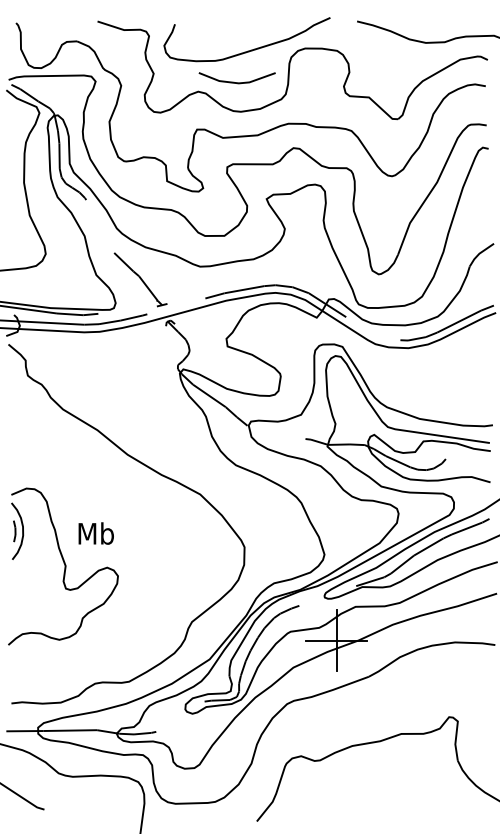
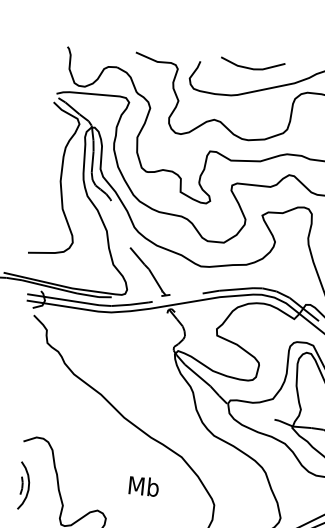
line: (236, 82) -> (251, 68), moved
part: (17, 530) -> (24, 485), moved
text: (95, 533) -> (143, 486), moved

